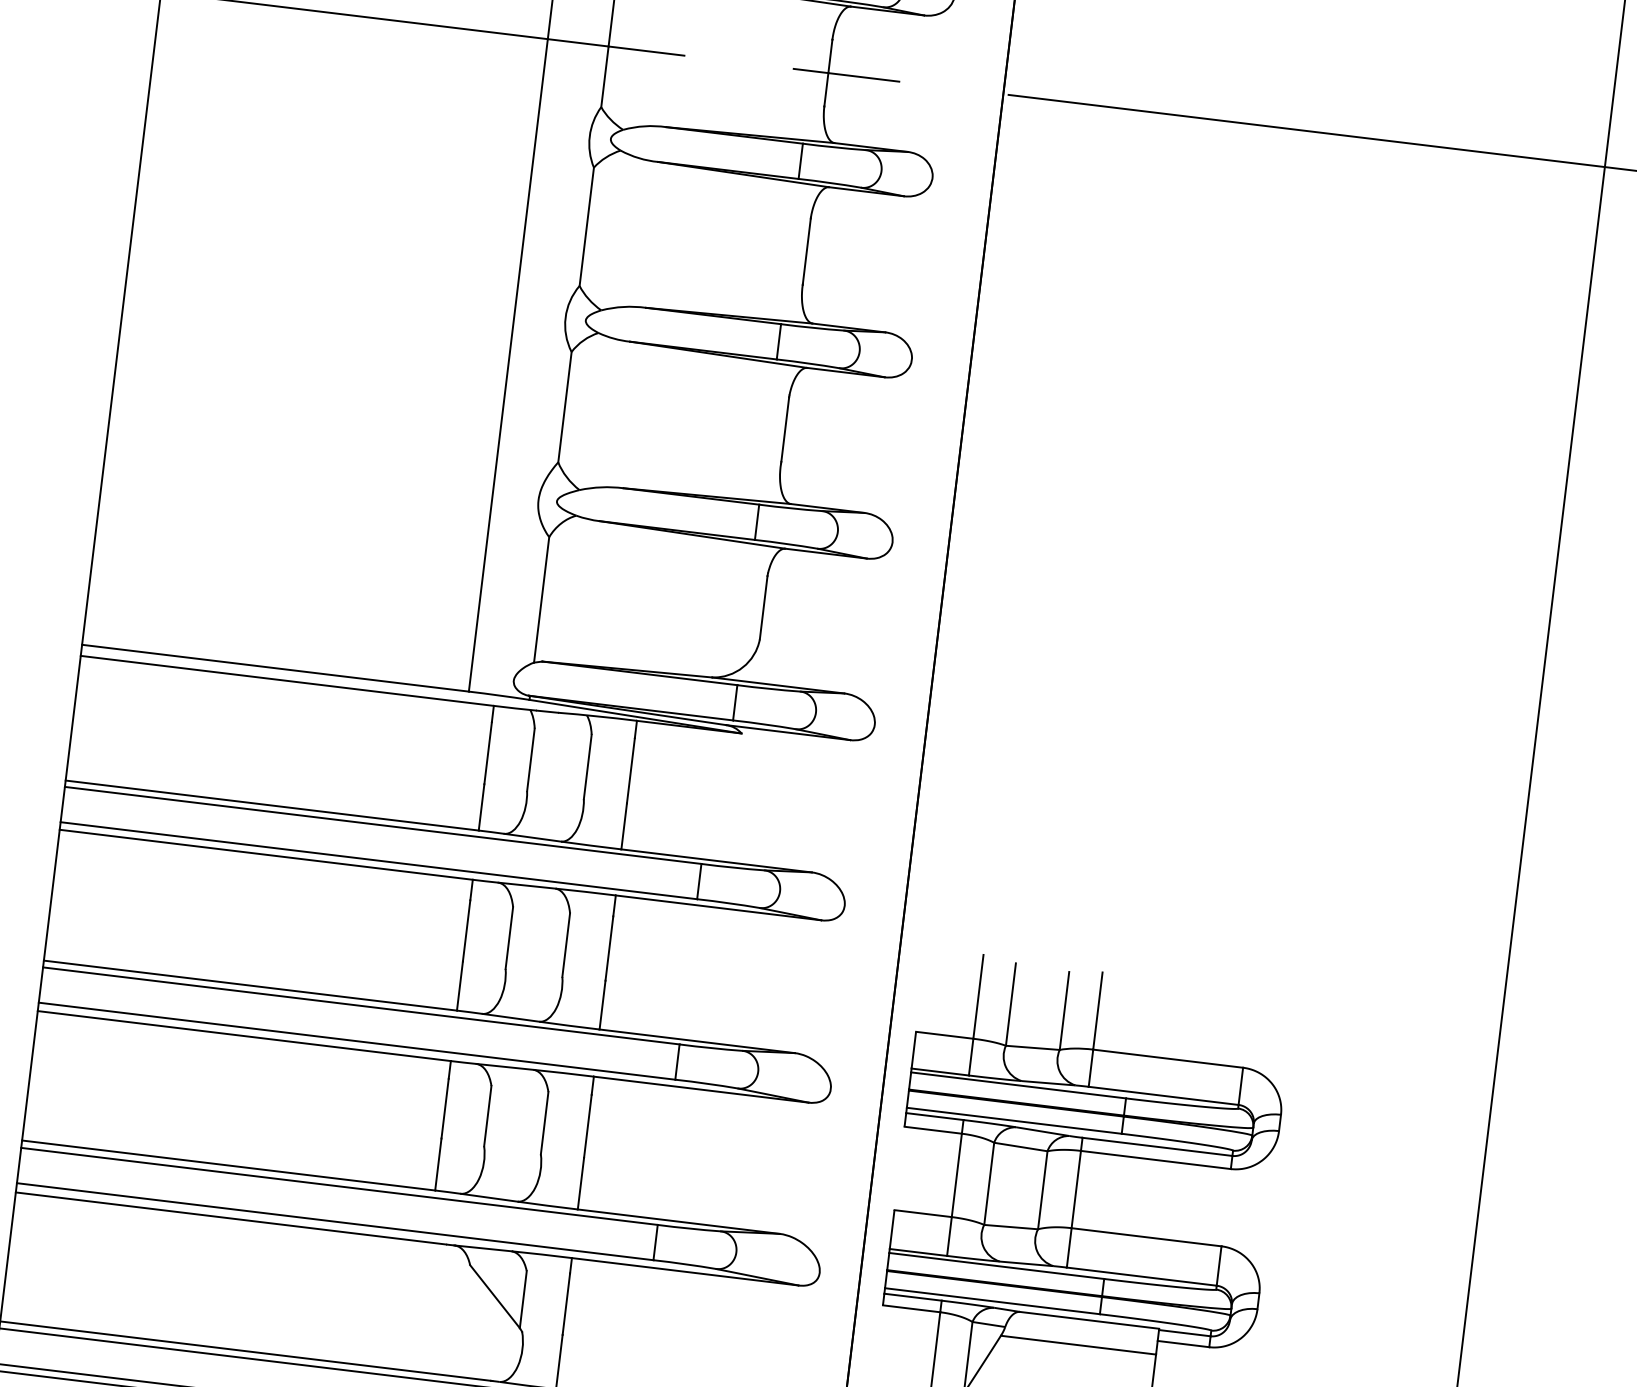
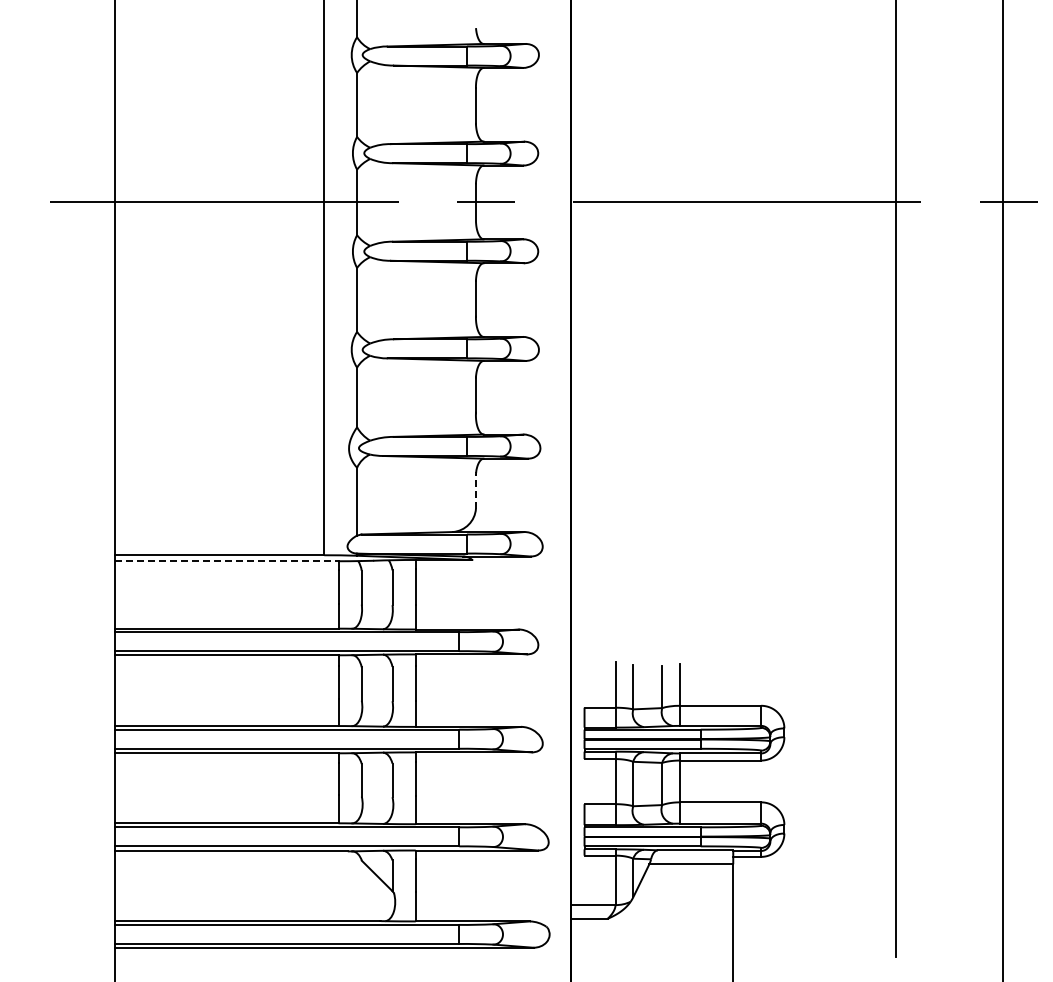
line: (762, 607) -> (475, 491), solid -> dashed
line: (286, 681) -> (226, 561), solid -> dashed

